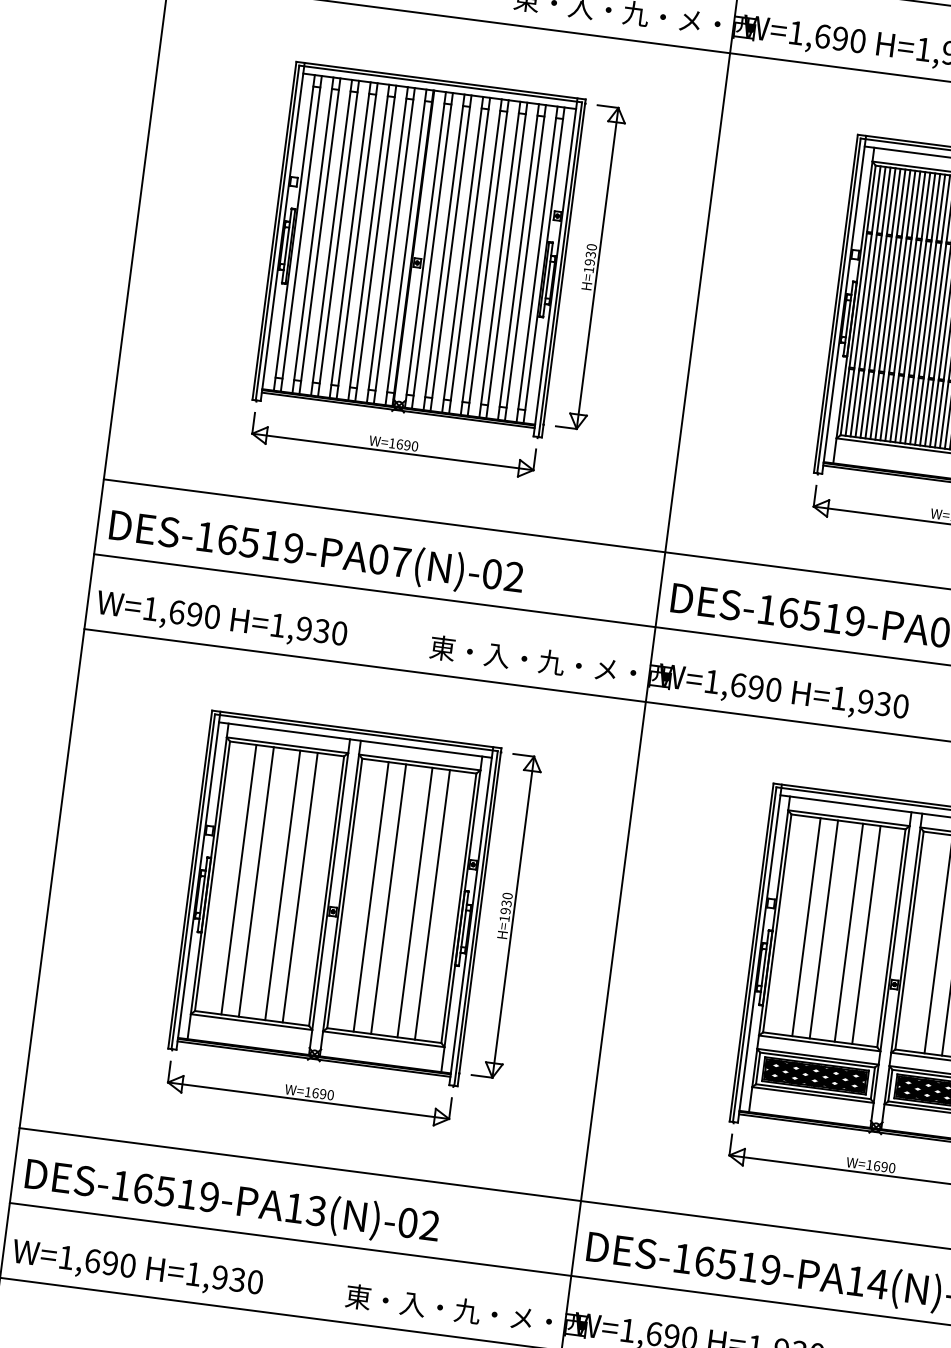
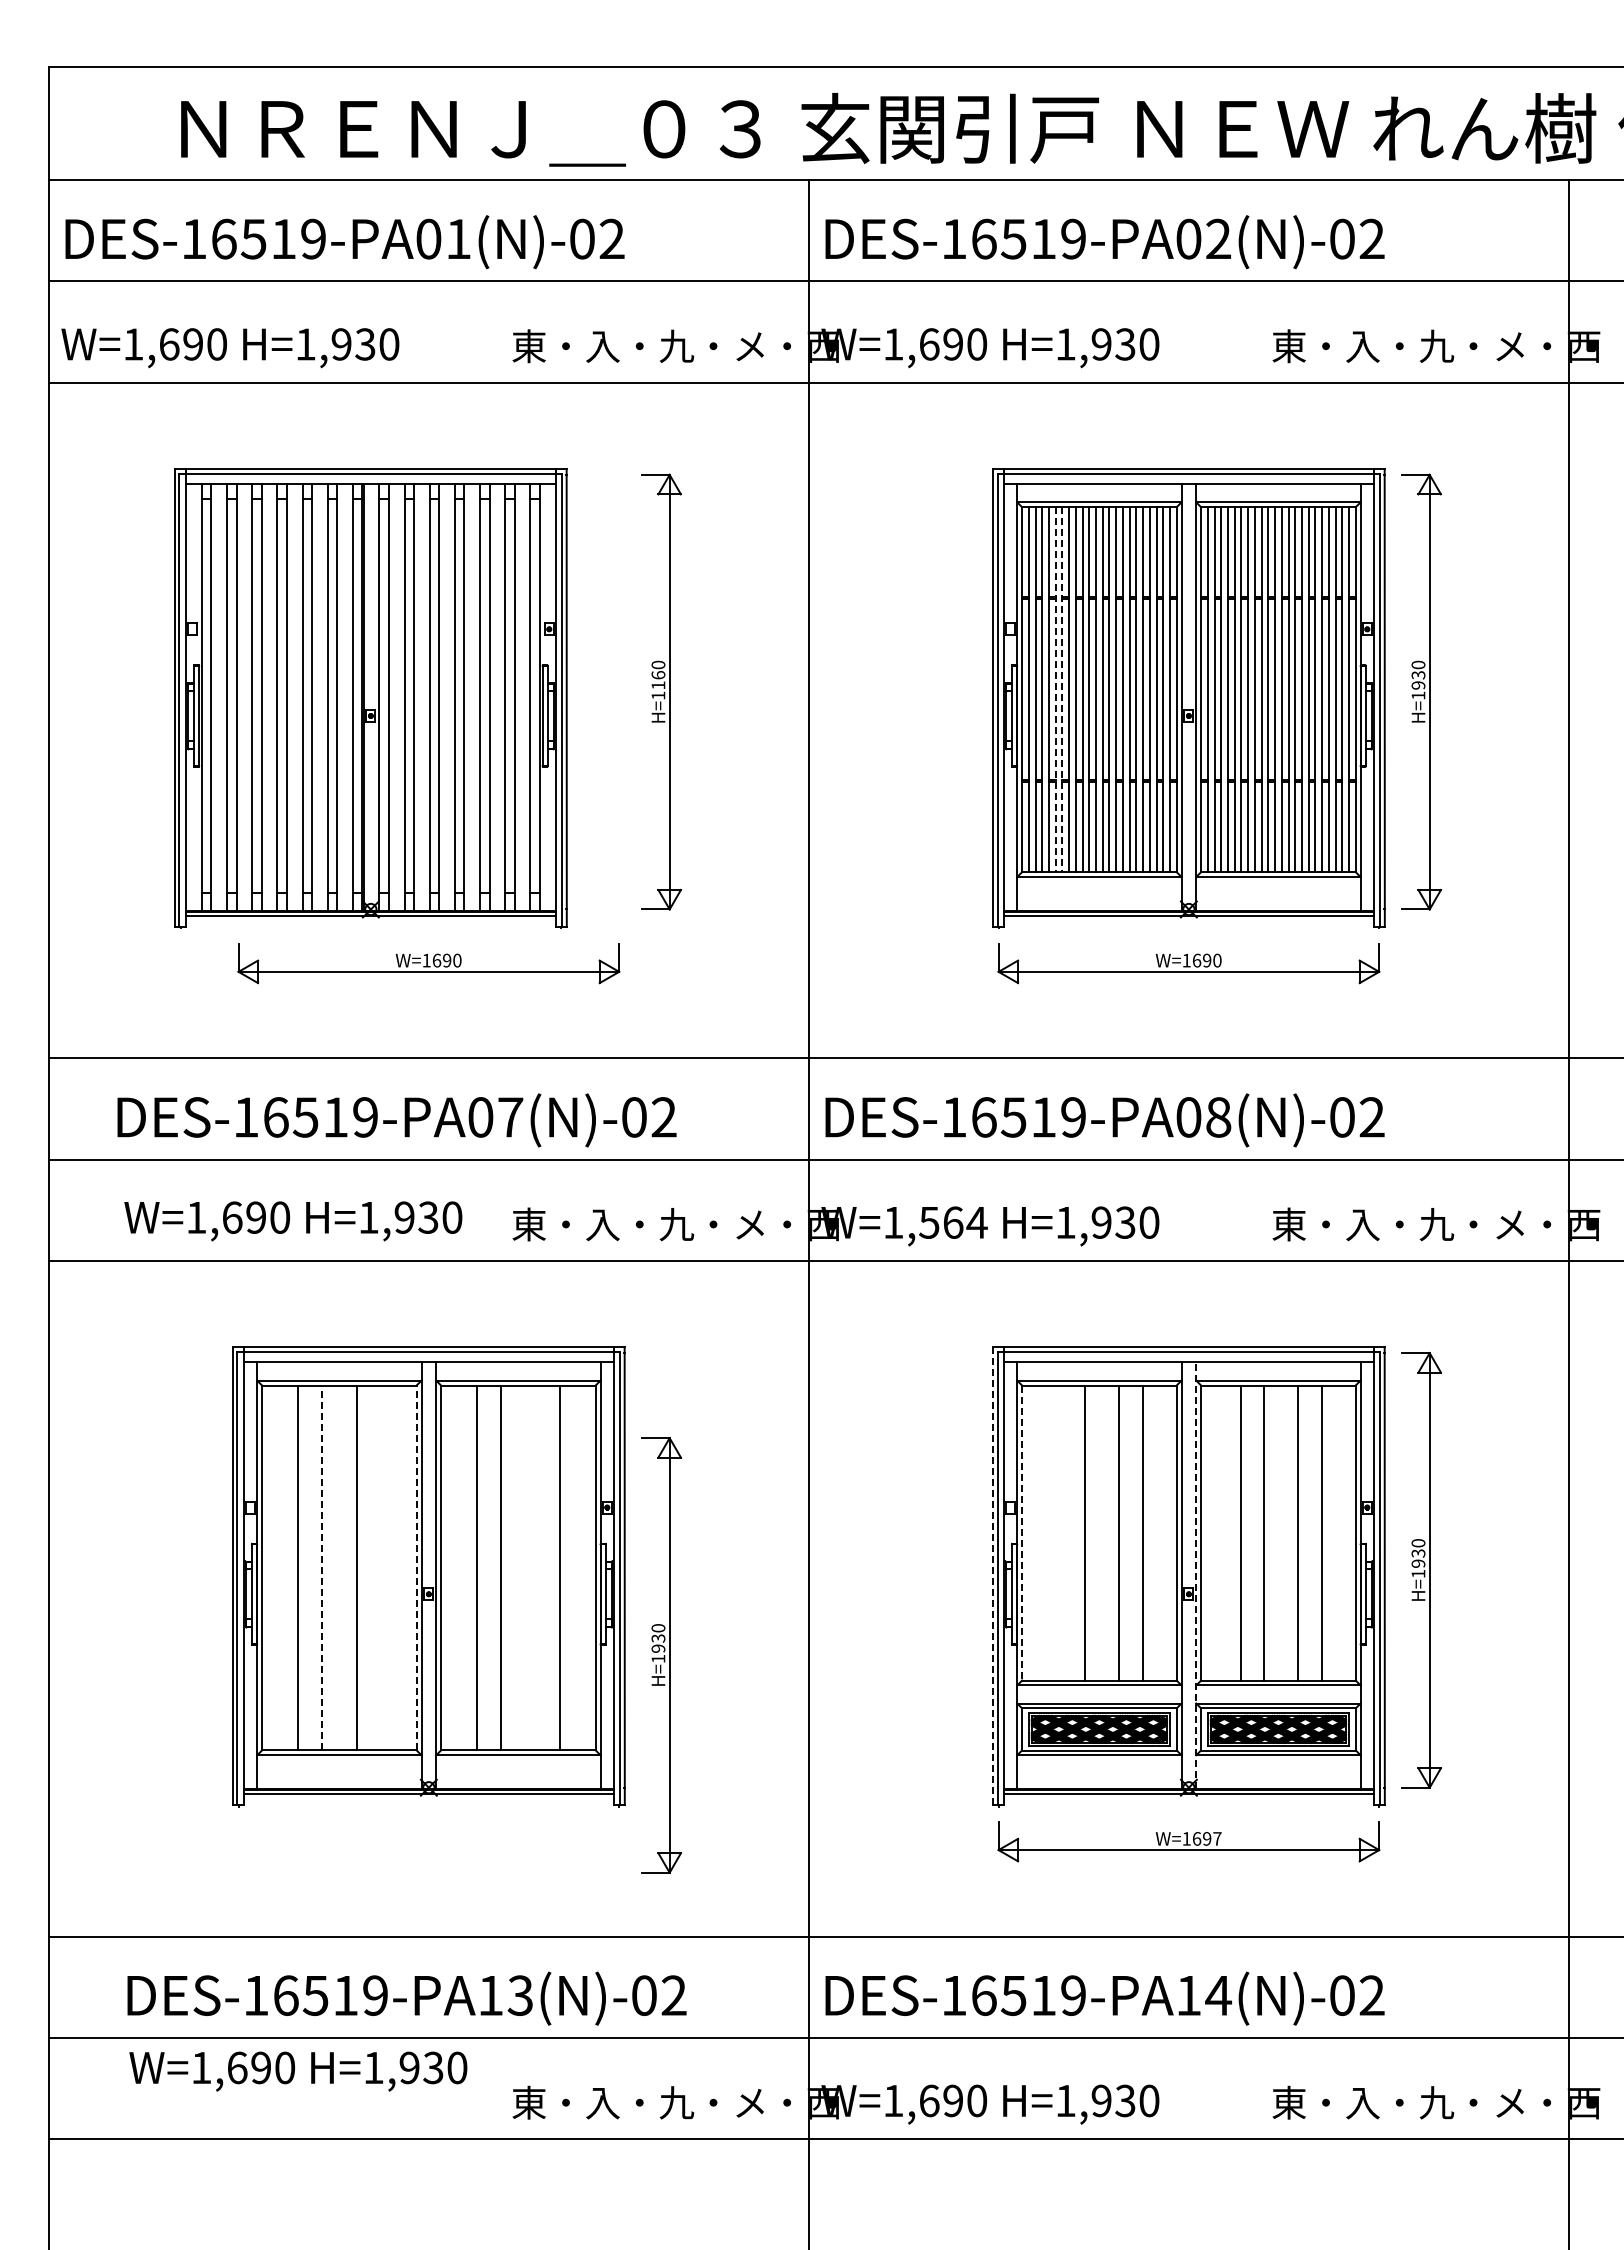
part: (418, 249) -> (370, 698), moved
text: (590, 258) -> (658, 680), H=1930 -> H=1160
line: (882, 304) -> (1055, 690), solid -> dashed
line: (887, 304) -> (1062, 690), solid -> dashed
text: (316, 553) -> (396, 1120), moved
text: (221, 621) -> (293, 1221), moved
text: (756, 687) -> (953, 1222), W=1,690 -> W=1,564
line: (256, 881) -> (321, 1567), solid -> dashed
line: (299, 887) -> (380, 1567), removed
line: (326, 890) -> (416, 1567), solid -> dashed
line: (415, 902) -> (536, 1567), removed
part: (507, 916) -> (661, 1655), moved
line: (777, 923) -> (1022, 1533), solid -> dashed
line: (806, 926) -> (1061, 1532), removed
line: (751, 952) -> (993, 1576), solid -> dashed
line: (901, 971) -> (1196, 1575), solid -> dashed
part: (309, 1094) -> (428, 1841), removed
text: (892, 1167) -> (1217, 1838), W=1690 -> W=1697
text: (232, 1202) -> (406, 1998), moved
text: (137, 1269) -> (298, 2071), moved

